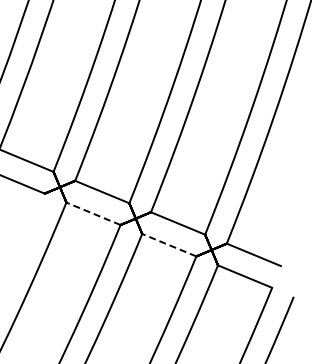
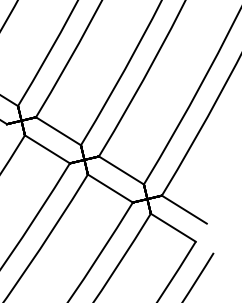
line: (93, 213) -> (47, 149), dashed -> solid
line: (168, 245) -> (109, 188), dashed -> solid

